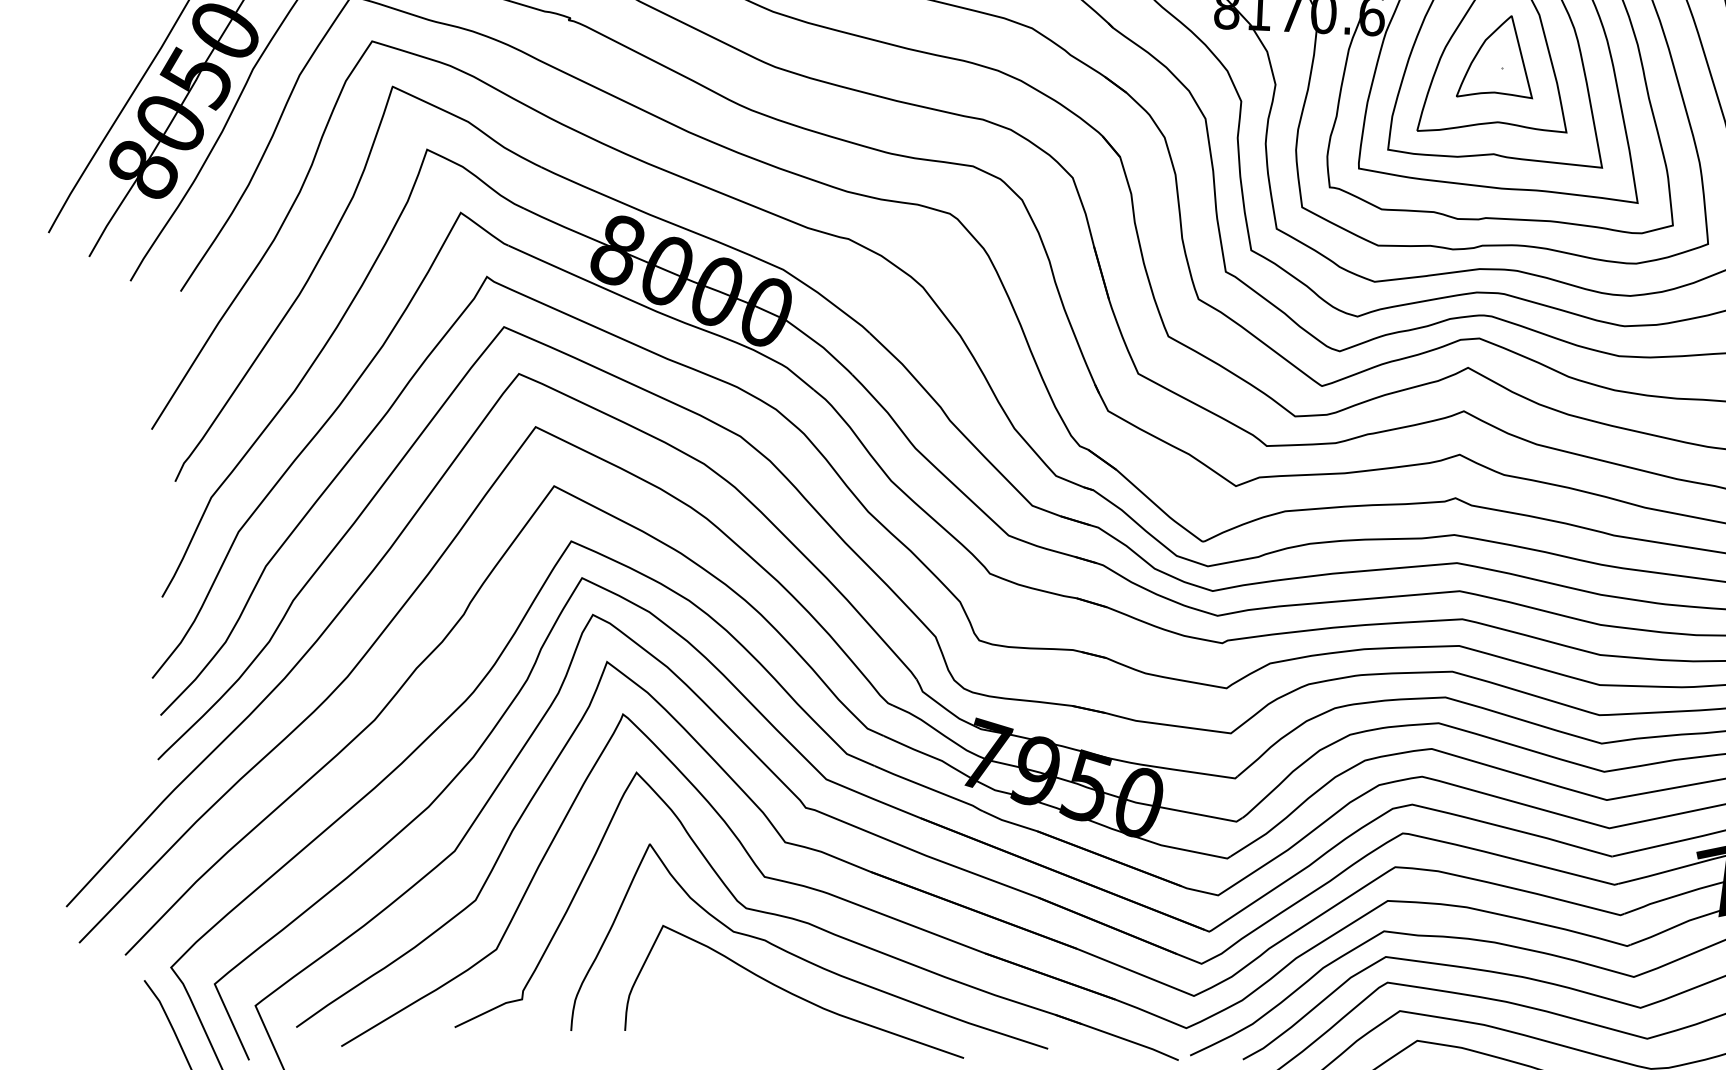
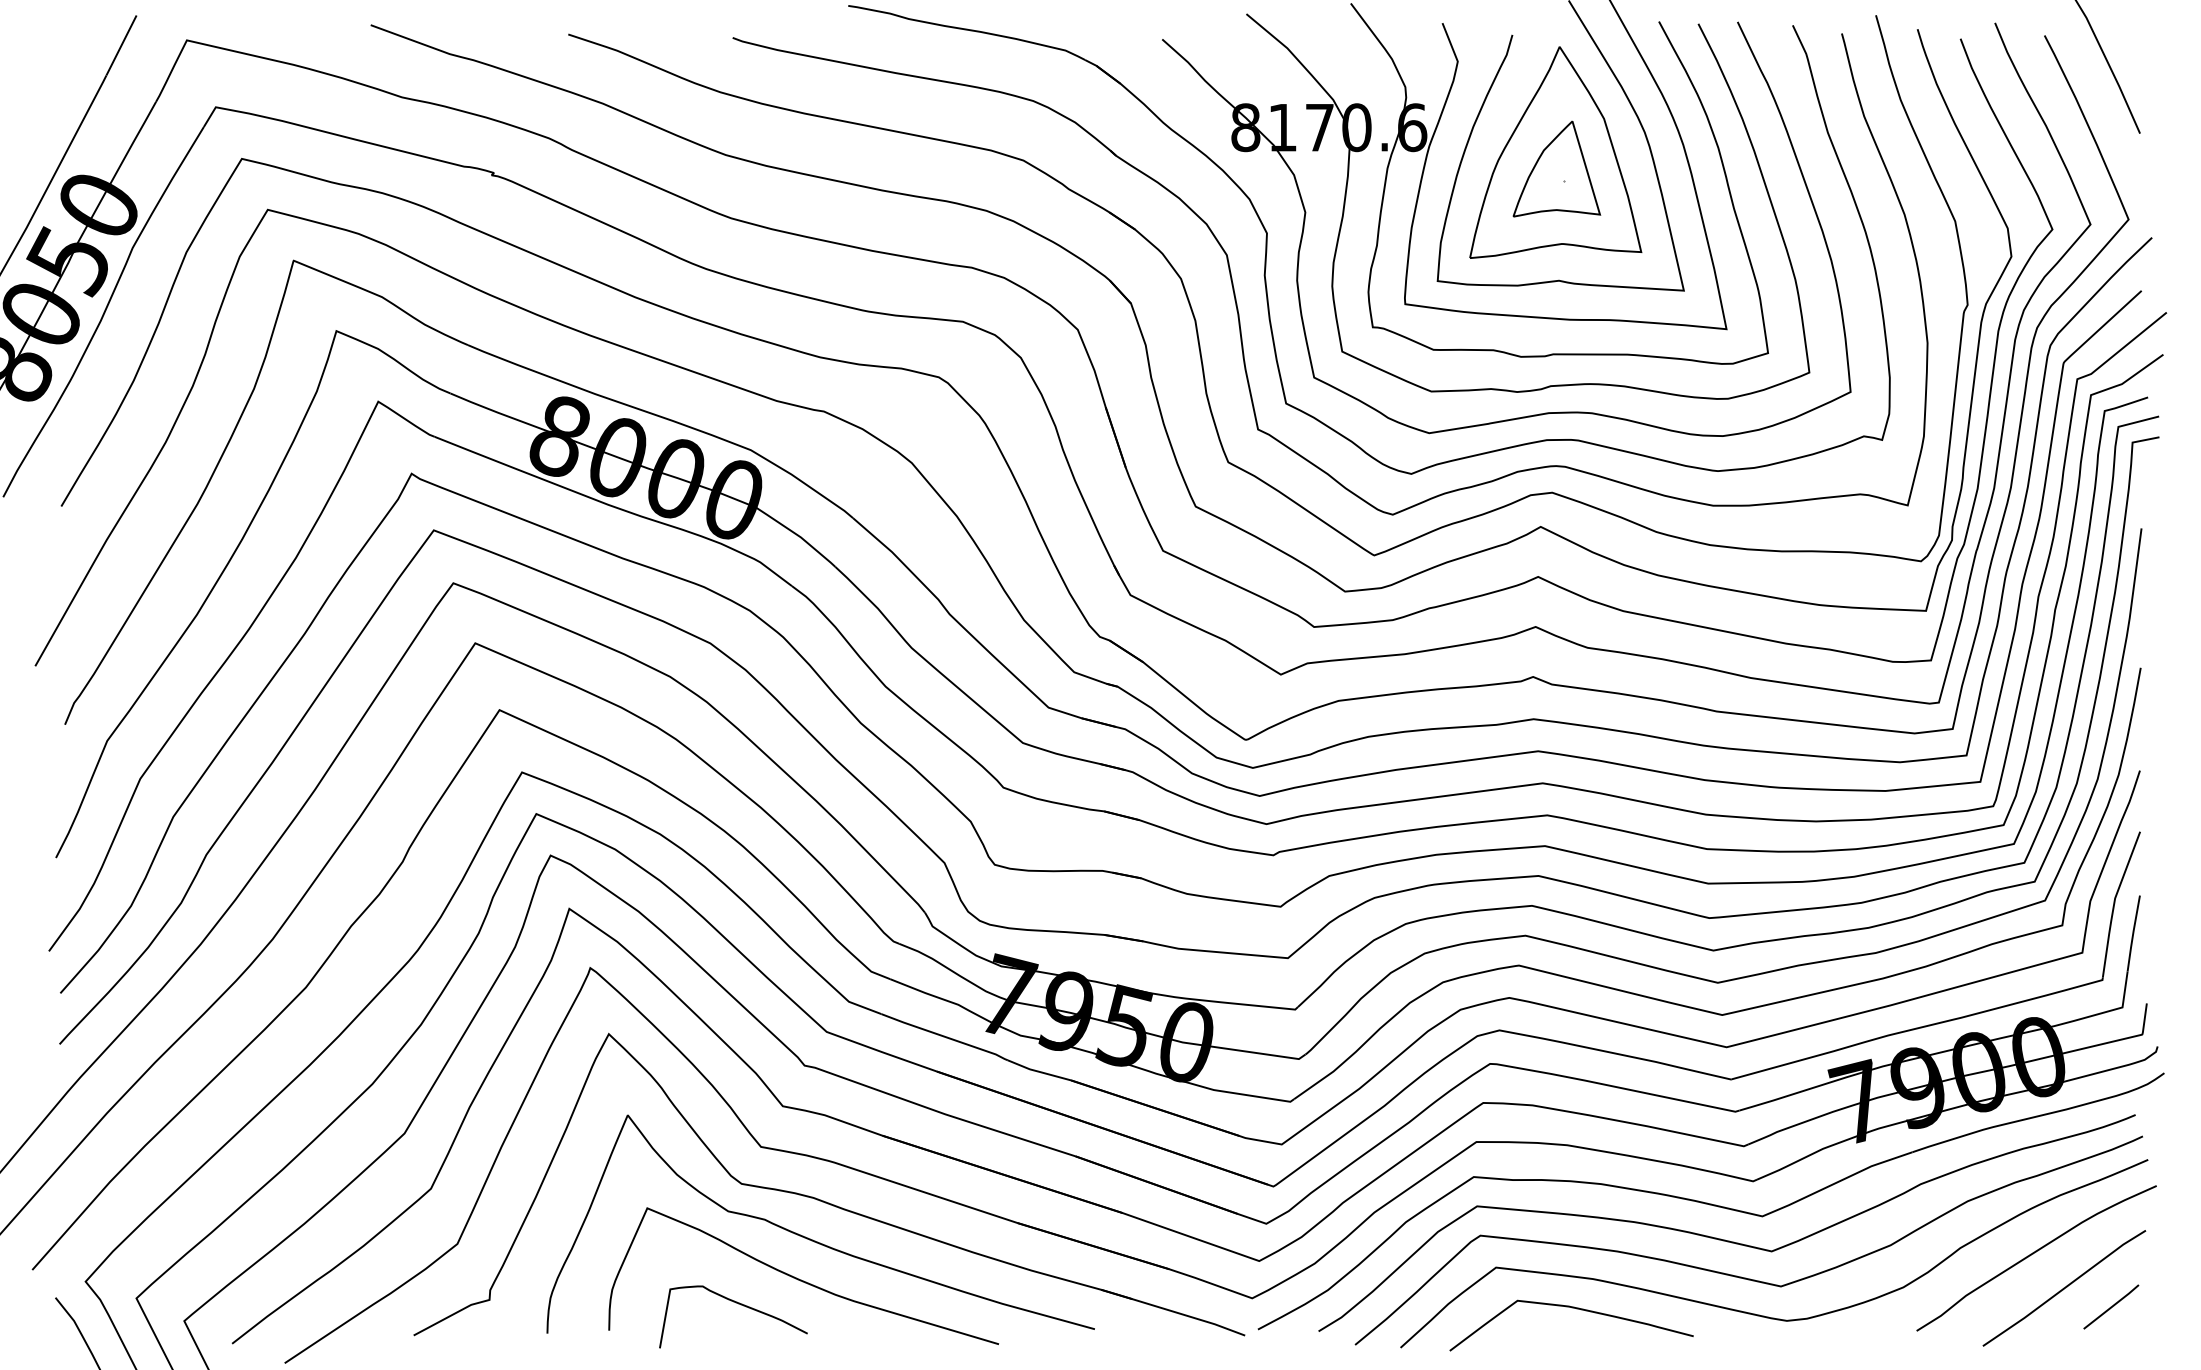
curve: (738, 1013) -> (738, 1304), added

